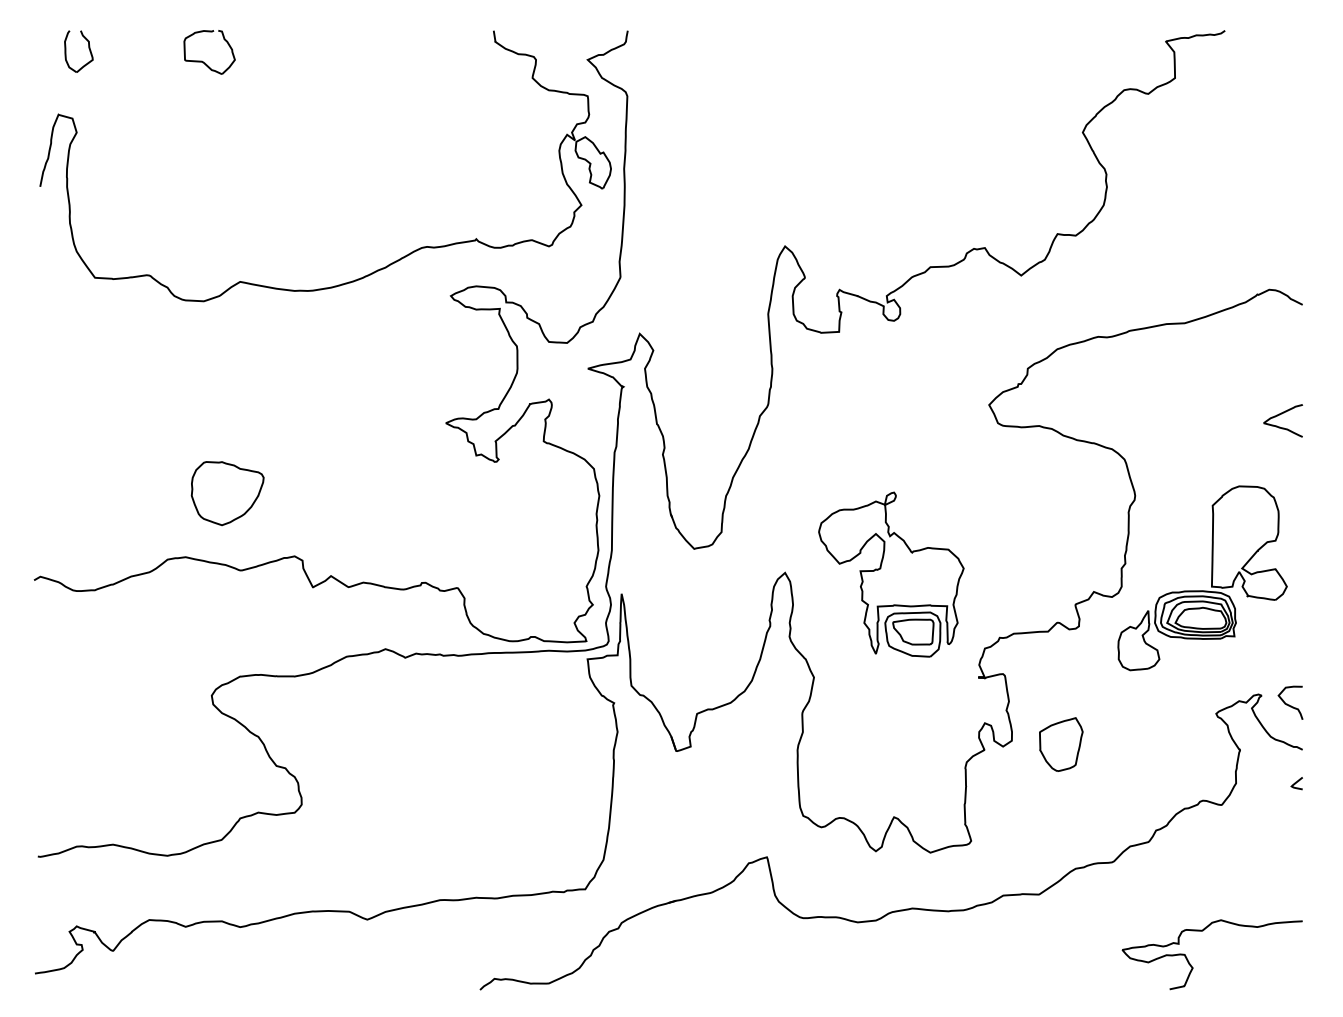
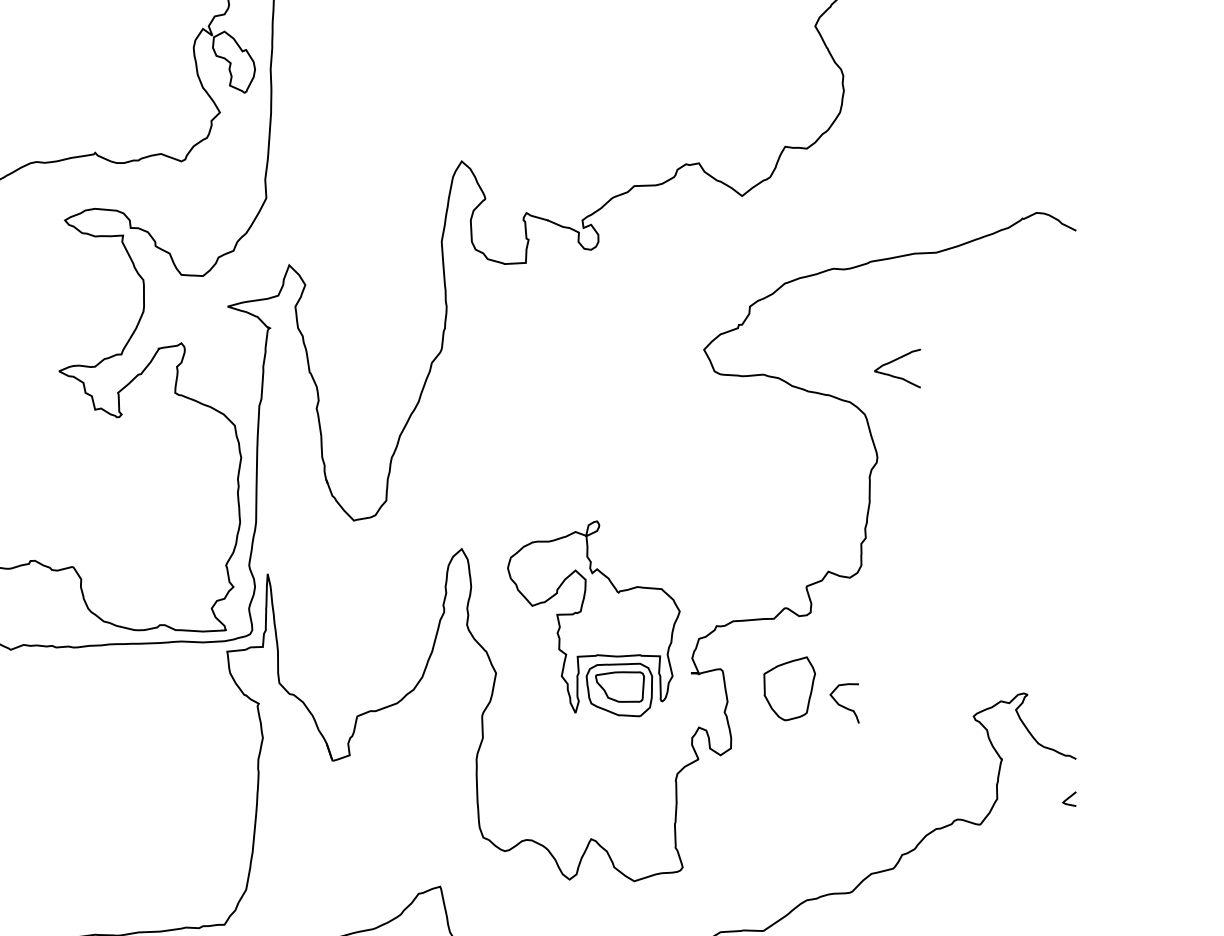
curve: (1279, 415) -> (893, 362), moved
part: (891, 574) -> (594, 618), moved
part: (1211, 578) -> (968, 555), removed
curve: (1289, 704) -> (843, 705), moved
part: (1061, 744) -> (789, 688), moved

